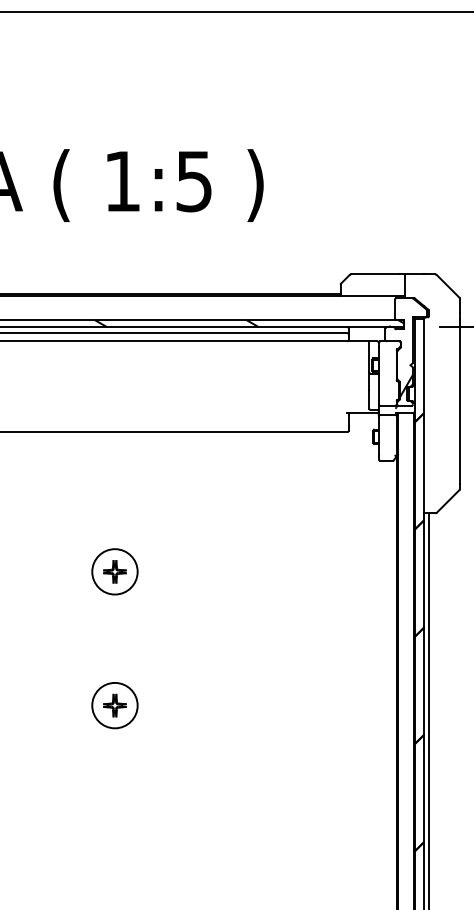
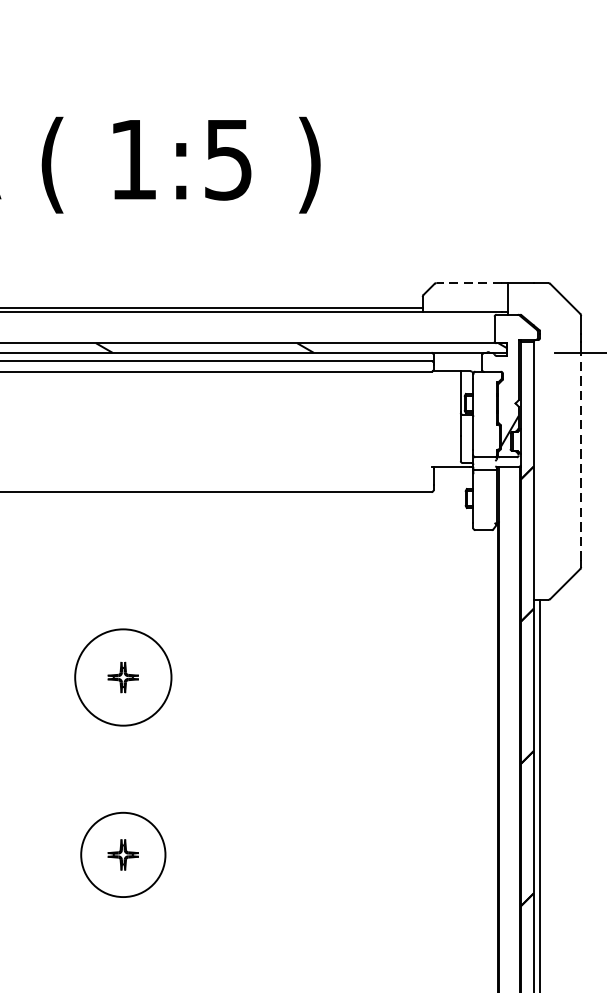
line: (375, 274) -> (468, 283), solid -> dashed
line: (460, 404) -> (581, 455), solid -> dashed
circle: (114, 571) -> (122, 677), size x1.6
circle: (114, 705) -> (122, 854), size x1.4

